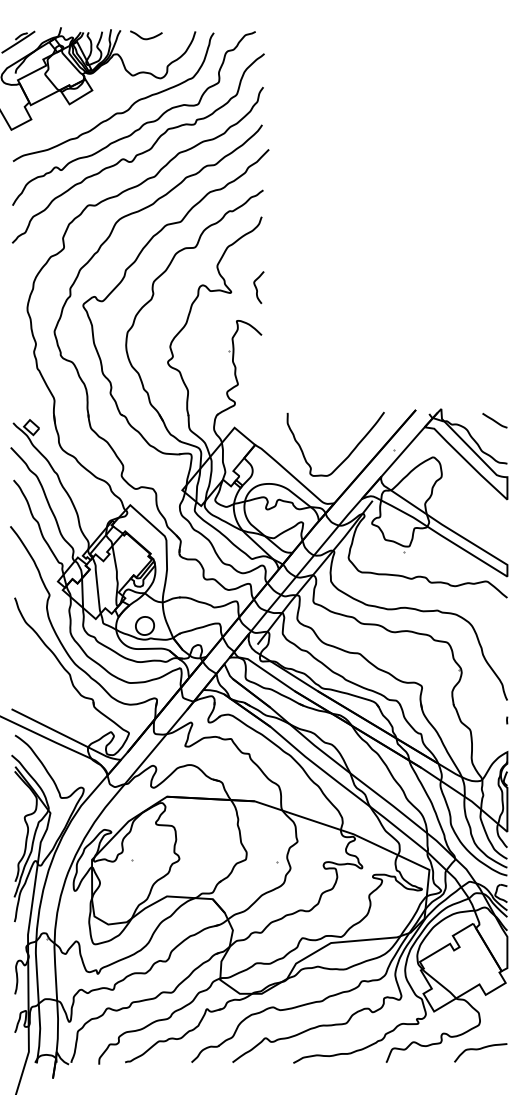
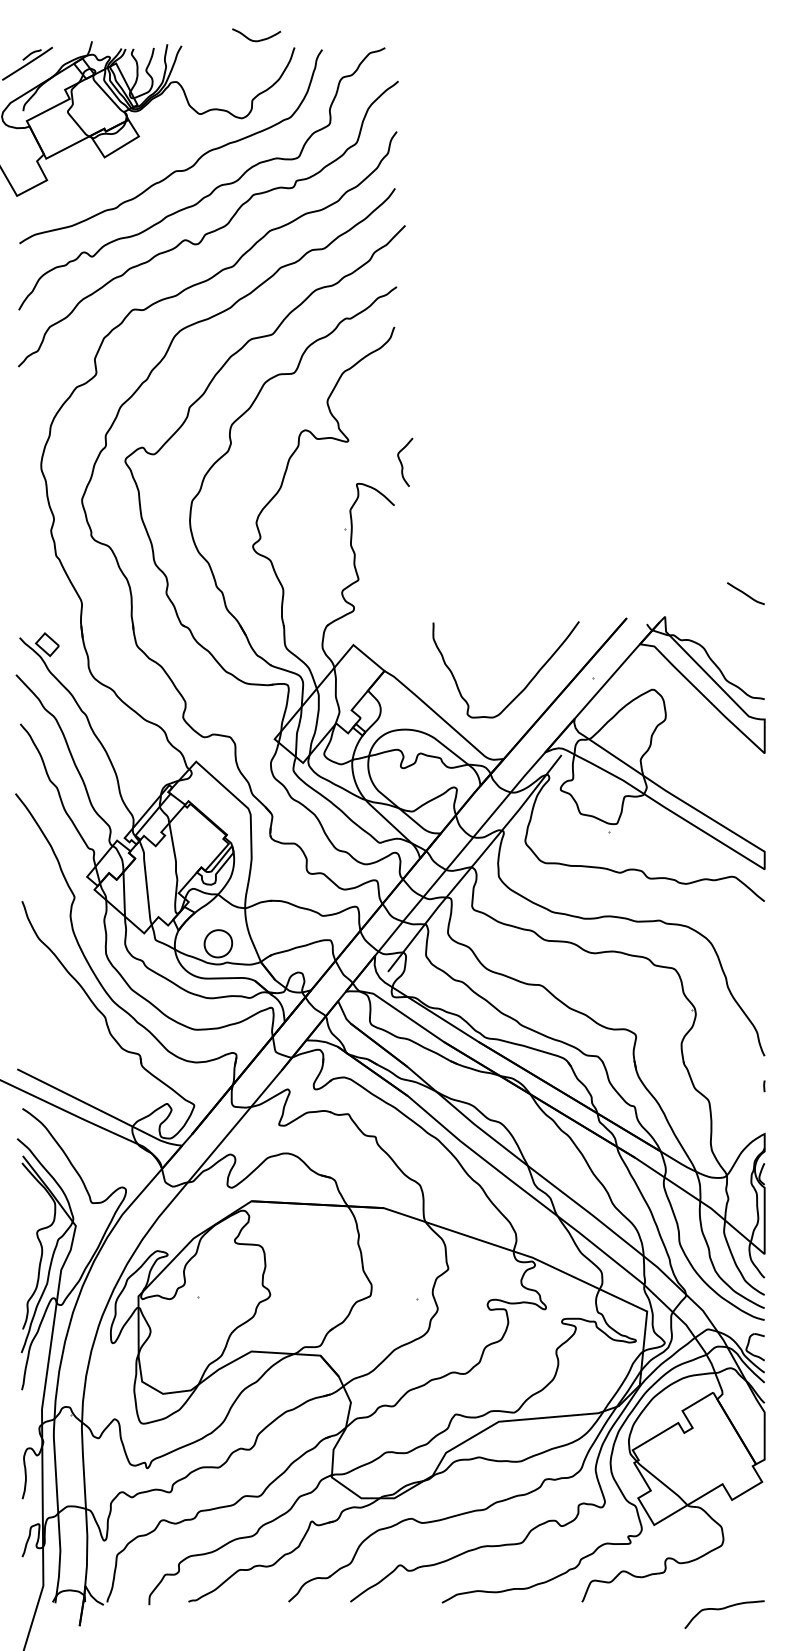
curve: (146, 38) -> (256, 40), moved
curve: (257, 288) -> (403, 463), moved
line: (494, 420) -> (745, 593), moved
curve: (478, 1050) -> (721, 1610), moved

